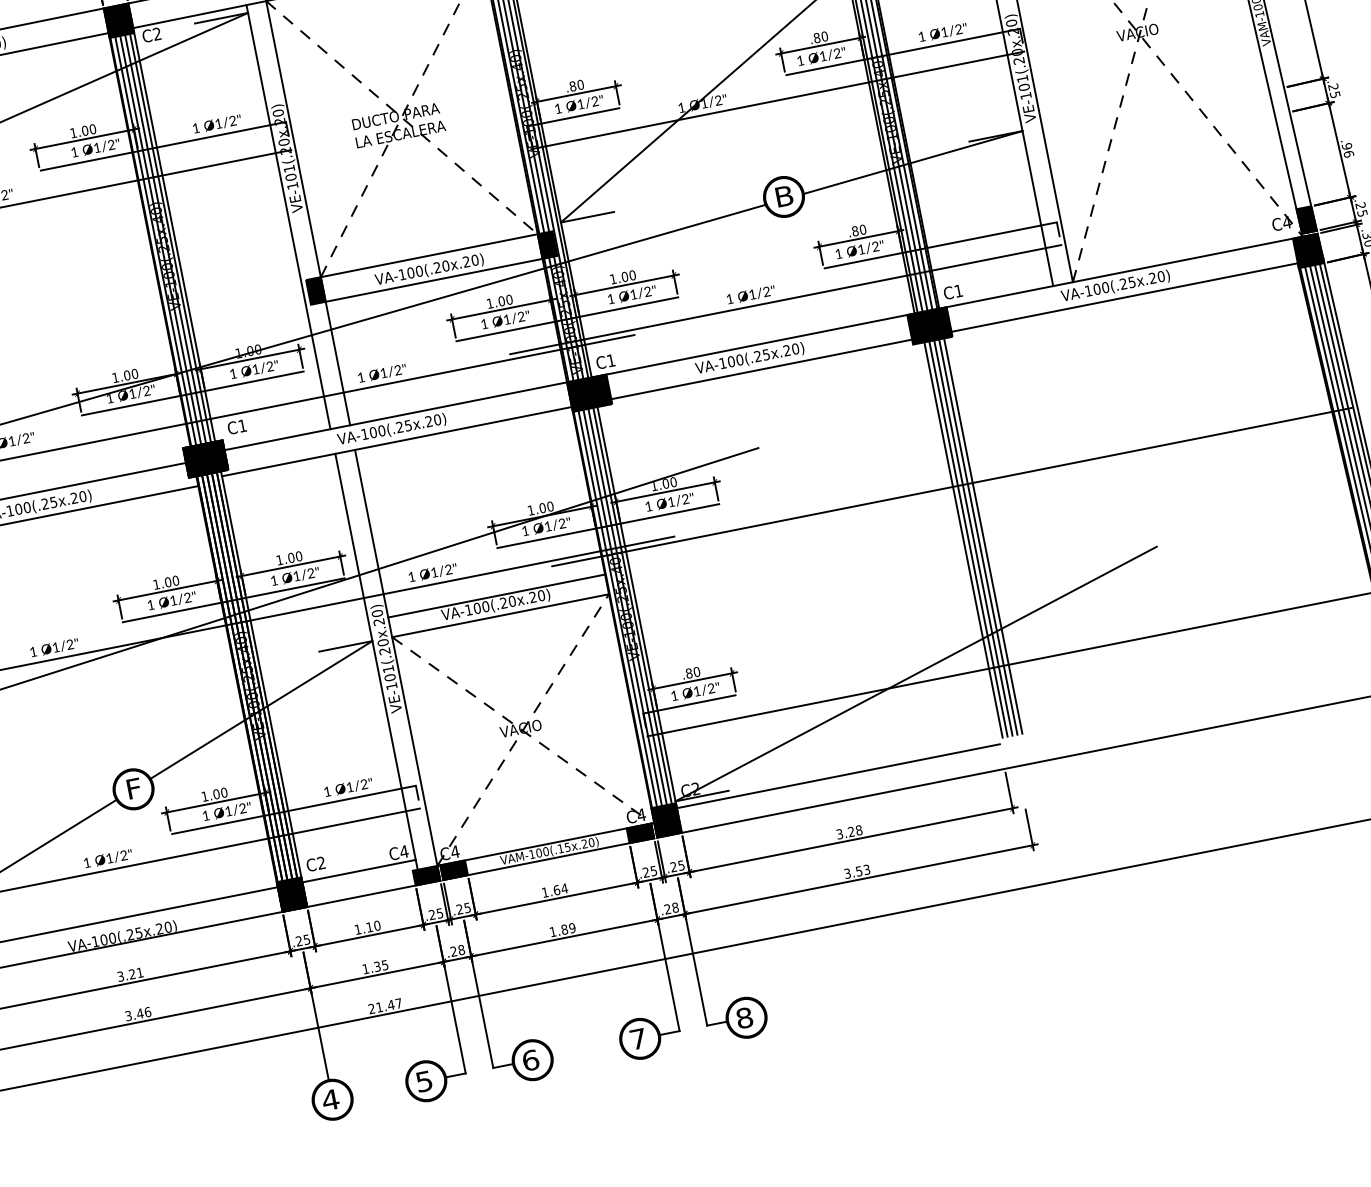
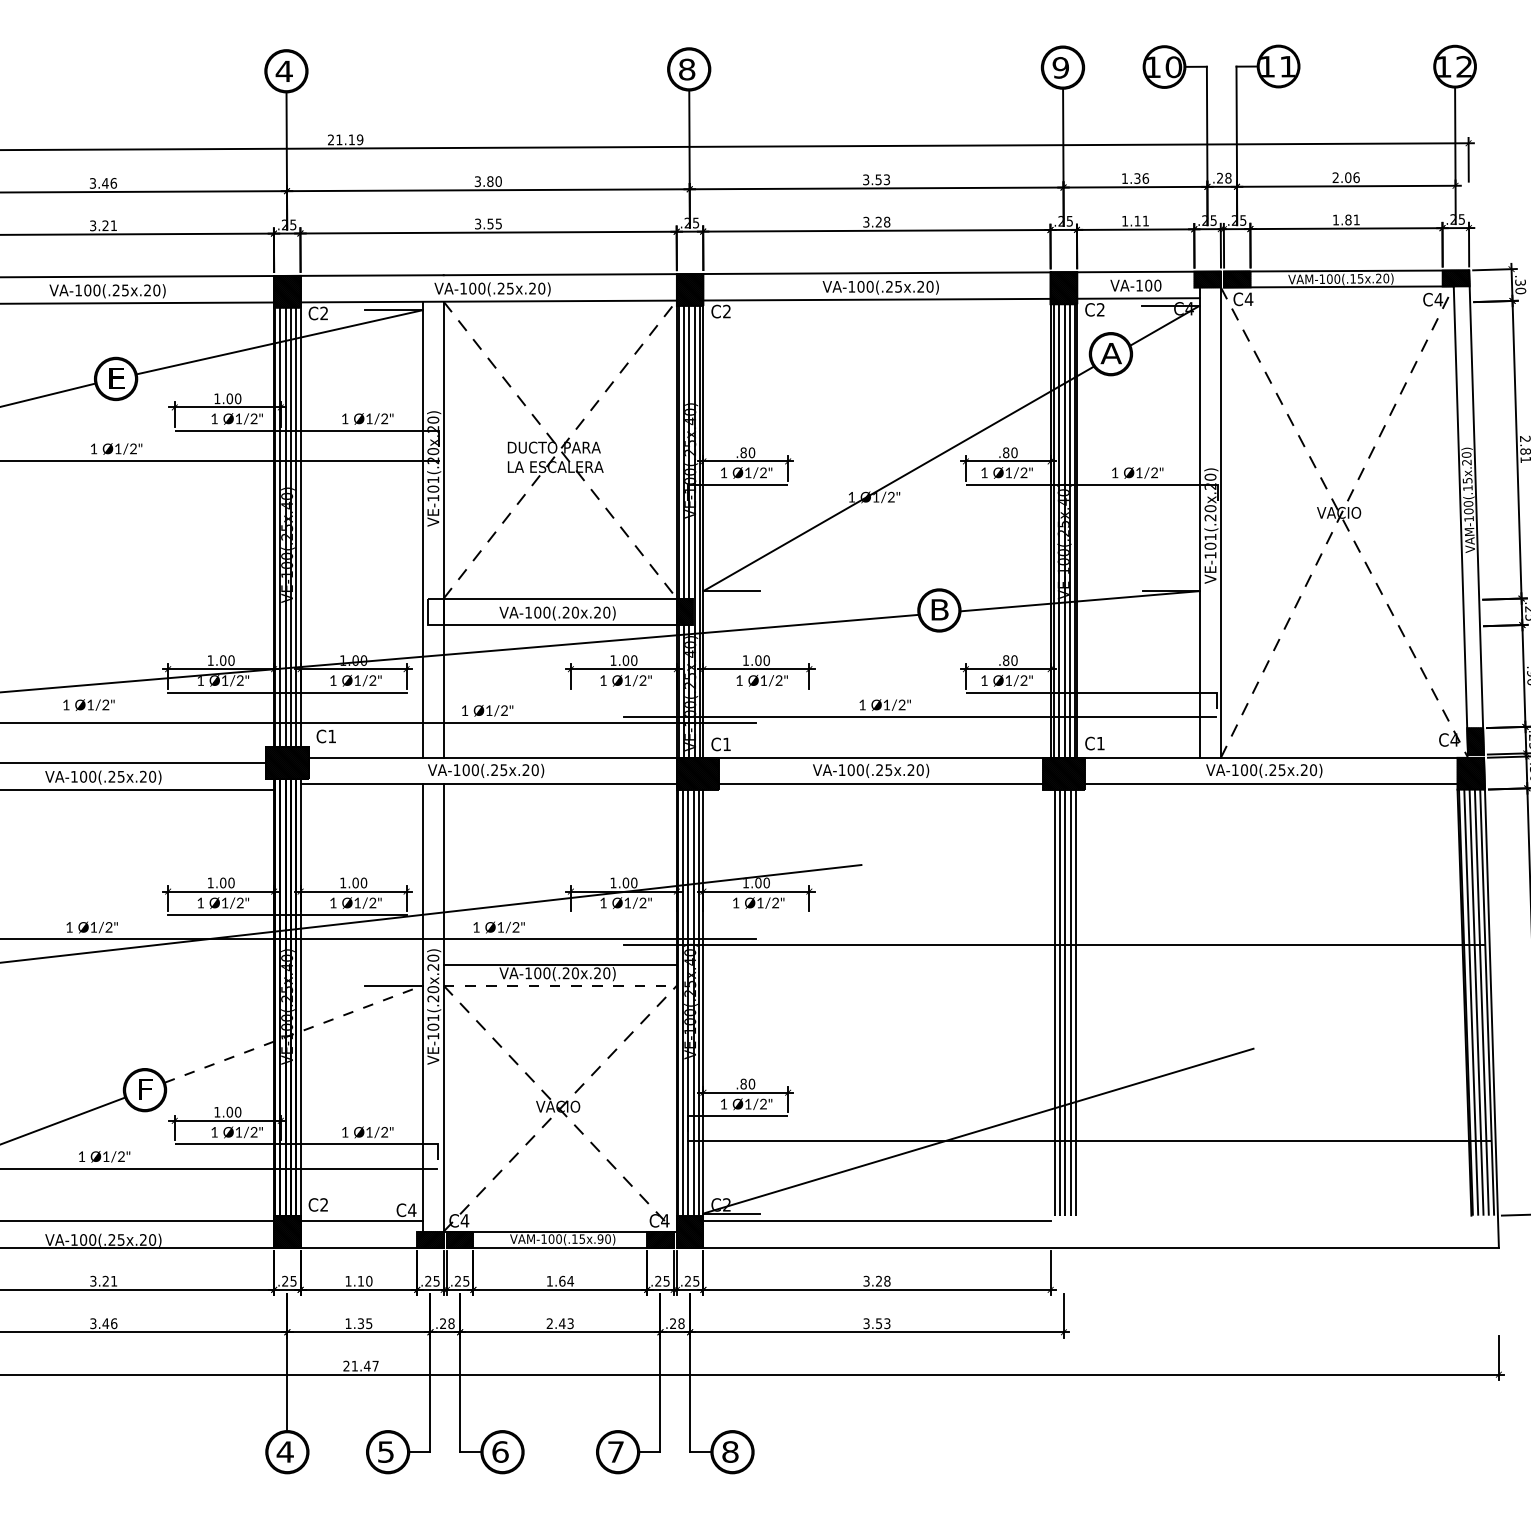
line: (777, 100) -> (952, 509), removed
hatch: (315, 290) -> (435, 611), removed
line: (566, 319) -> (689, 692), removed
line: (607, 526) -> (689, 915), removed
line: (500, 615) -> (560, 985), solid -> dashed
line: (261, 710) -> (293, 1034), solid -> dashed
text: (584, 843) -> (600, 1238), VAM-100(.15x.20) -> VAM-100(.15x.90)
text: (562, 930) -> (559, 1323), 1.89 -> 2.43

